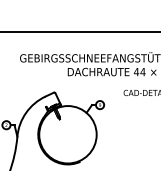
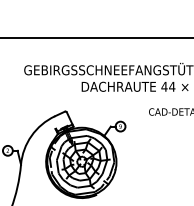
hatch: (67, 134) -> (81, 162), added

